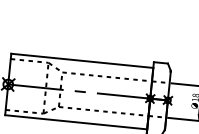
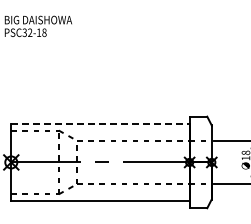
line: (82, 60) -> (100, 123), solid -> dashed

